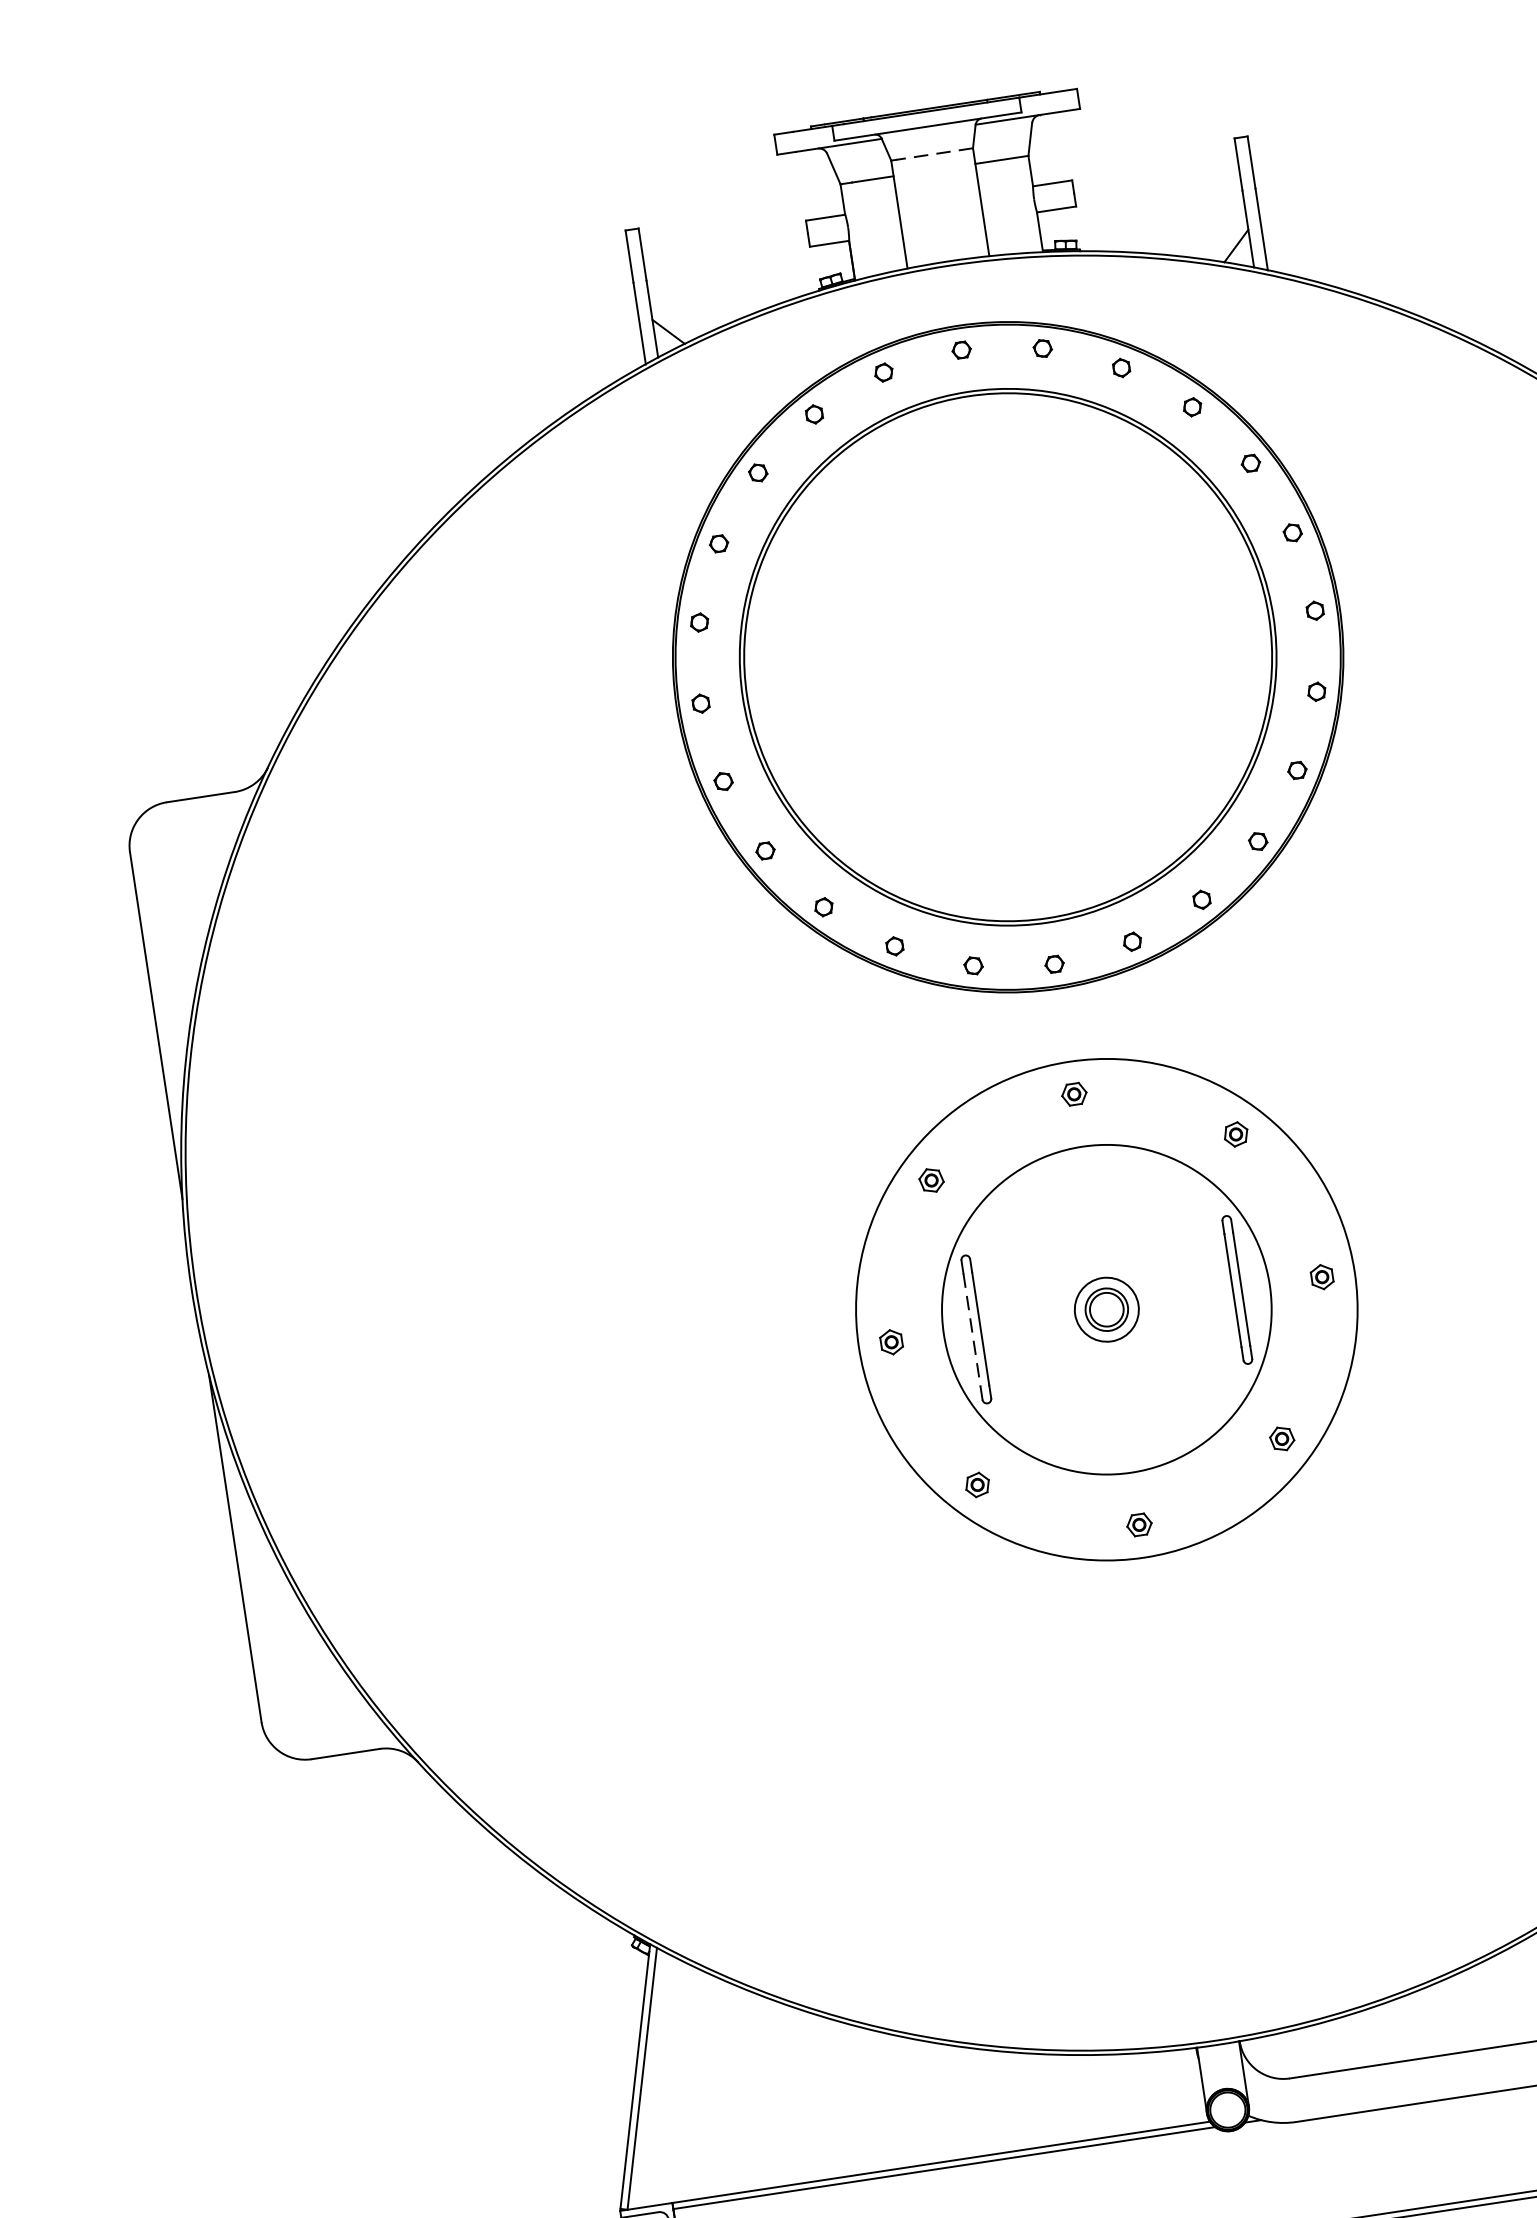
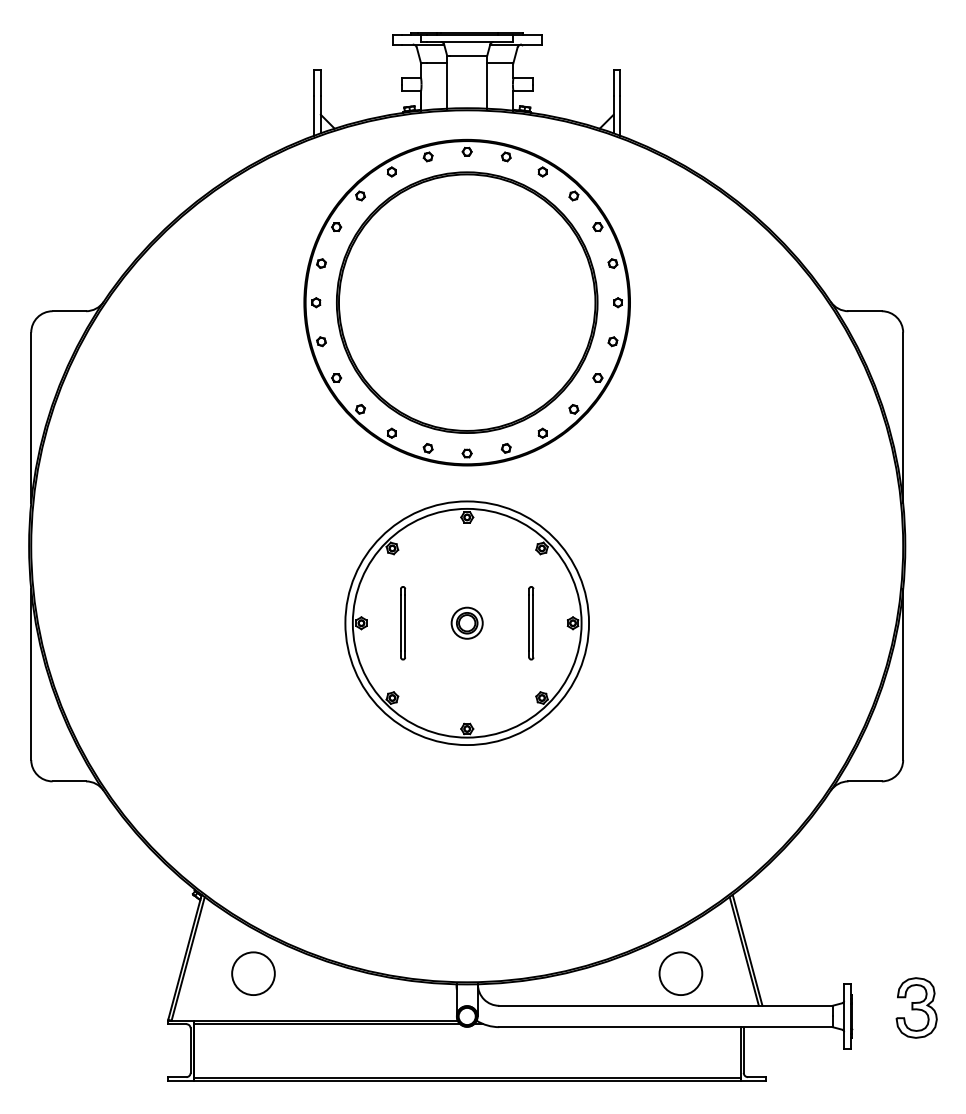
line: (934, 153) -> (468, 55), dashed -> solid
circle: (1105, 1308) -> (466, 622), size x1.43
line: (971, 1330) -> (400, 623), dashed -> solid
circle: (779, 2088) -> (253, 973), added

